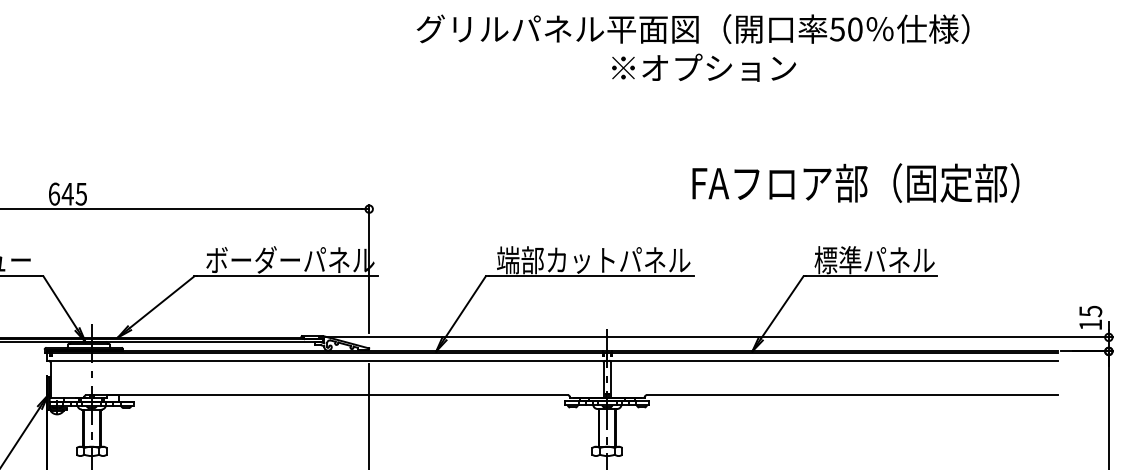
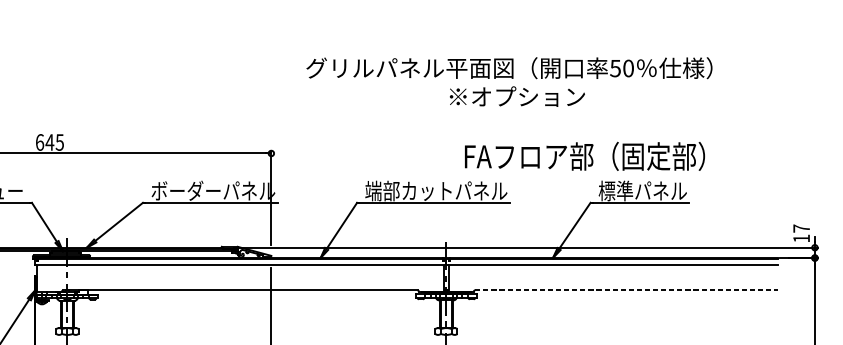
text: (692, 47) -> (508, 81), moved
text: (855, 182) -> (584, 155), moved
text: (1090, 311) -> (801, 228), 15 -> 17
line: (852, 395) -> (626, 290), solid -> dashed

